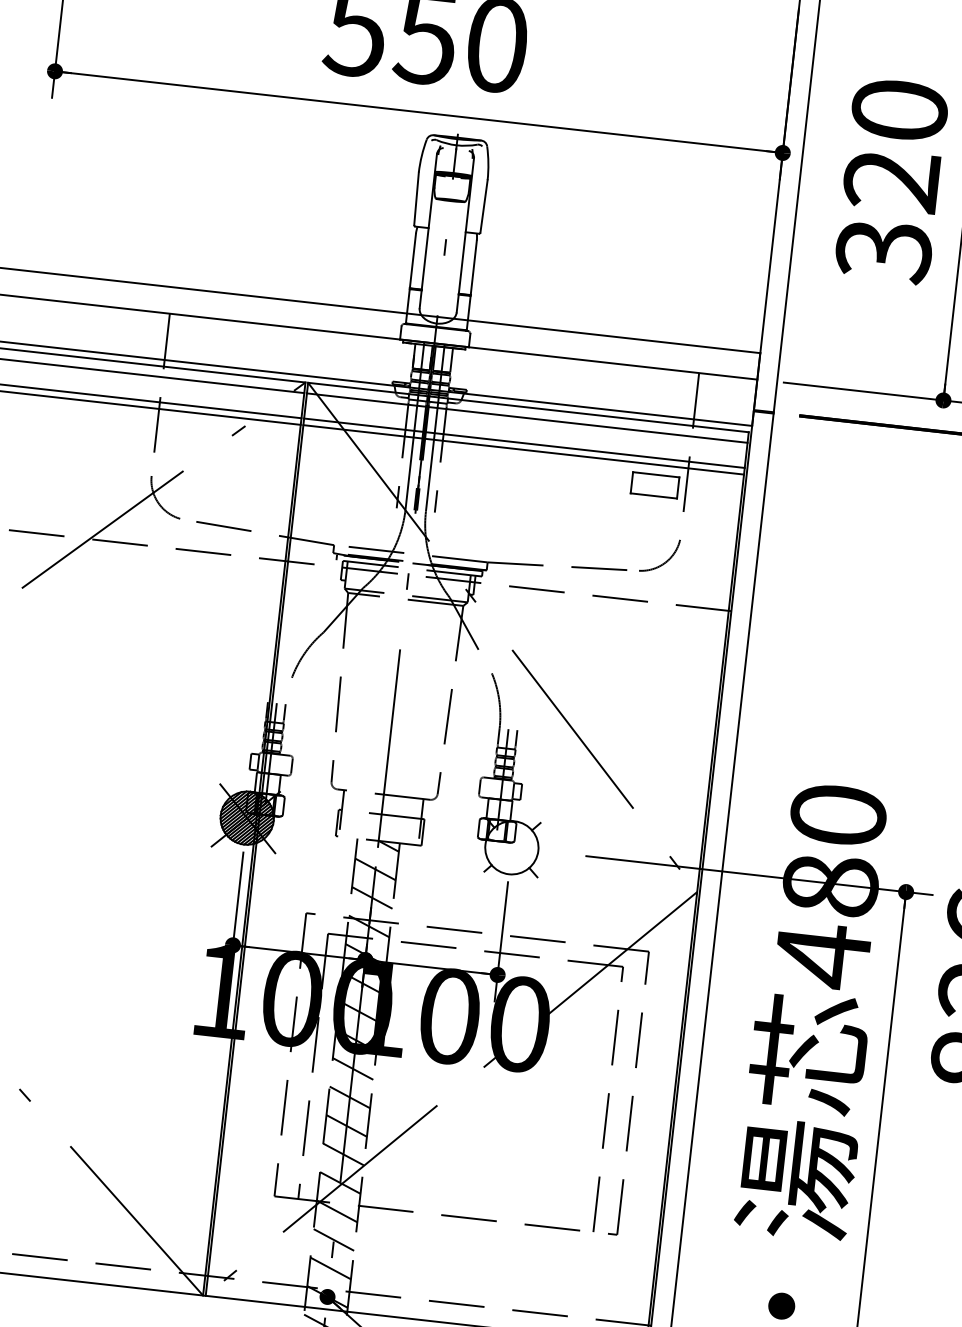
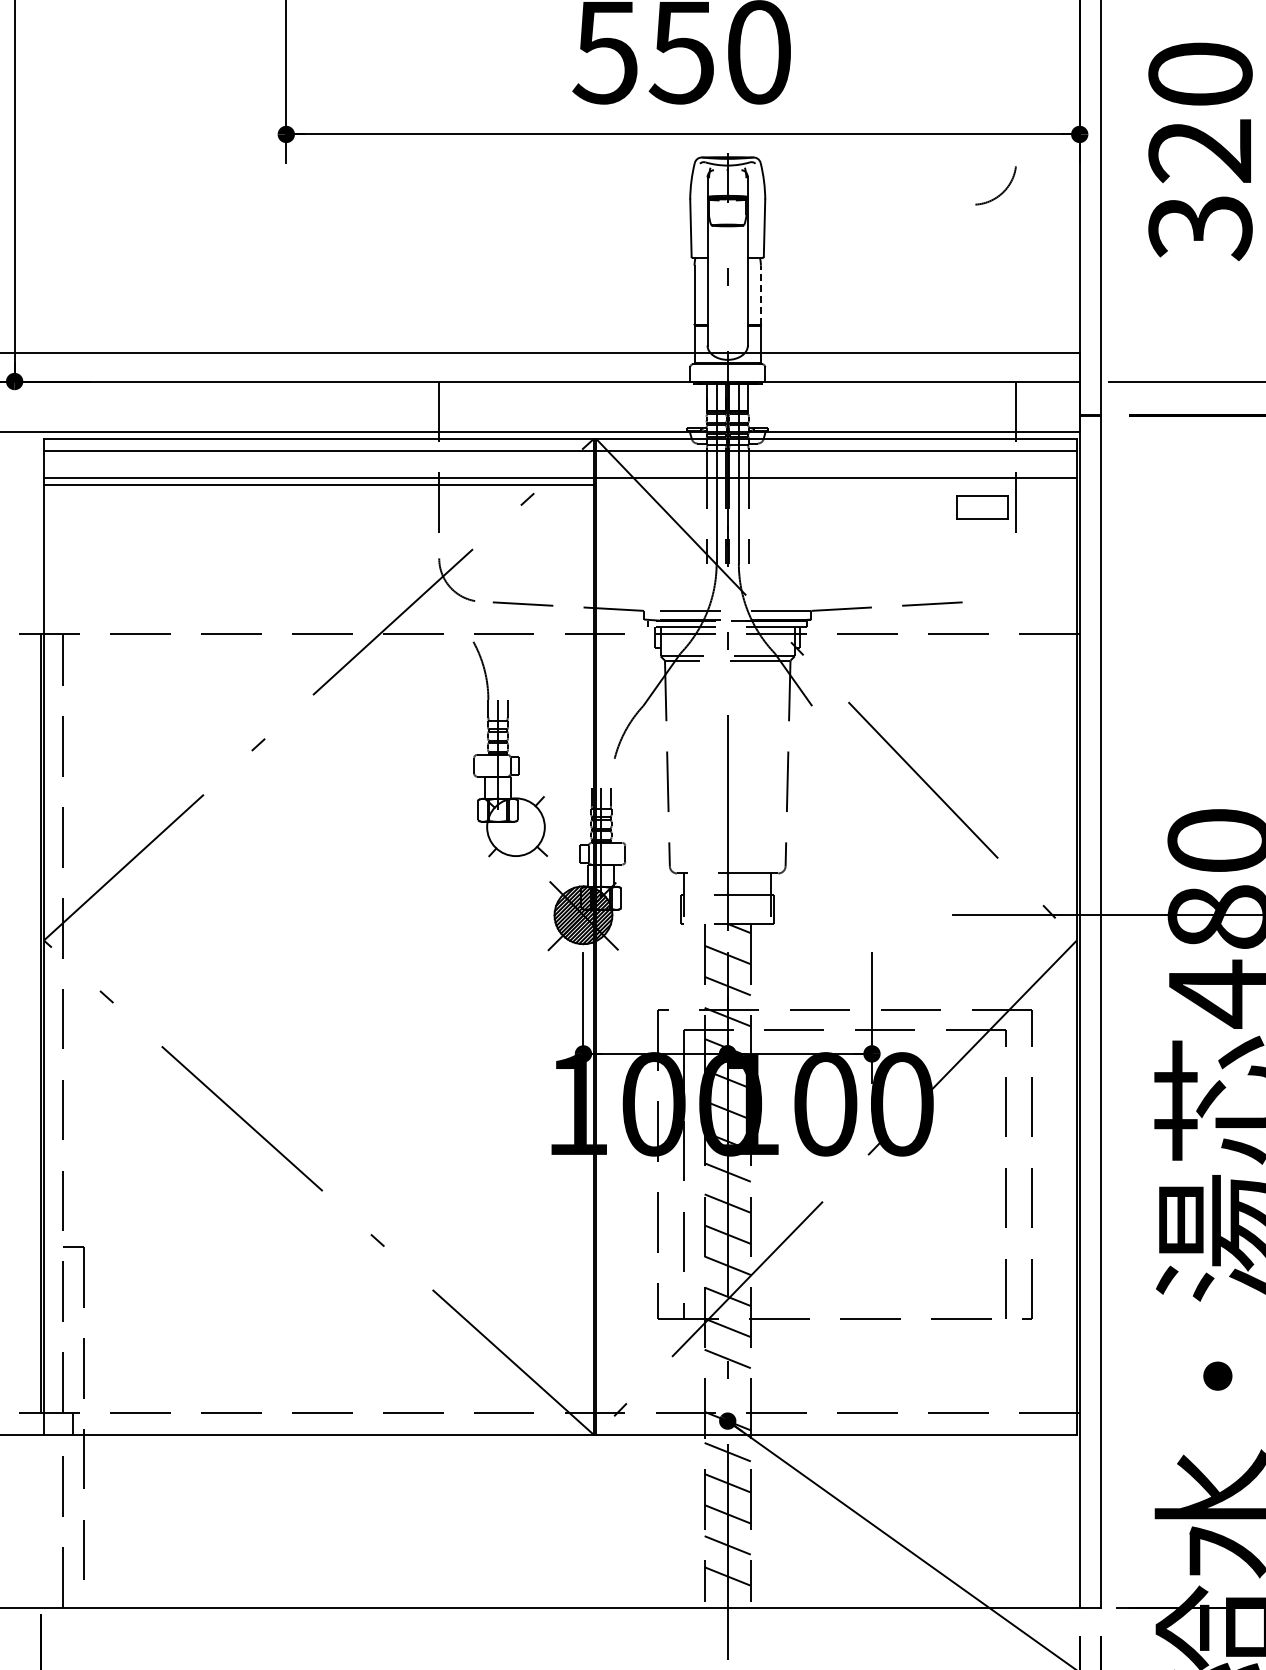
line: (473, 266) -> (760, 294), solid -> dashed
line: (523, 449) -> (836, 485), removed
arc: (665, 561) -> (1002, 191), moved
part: (514, 775) -> (510, 749), moved
line: (330, 1267) -> (727, 1389), removed

